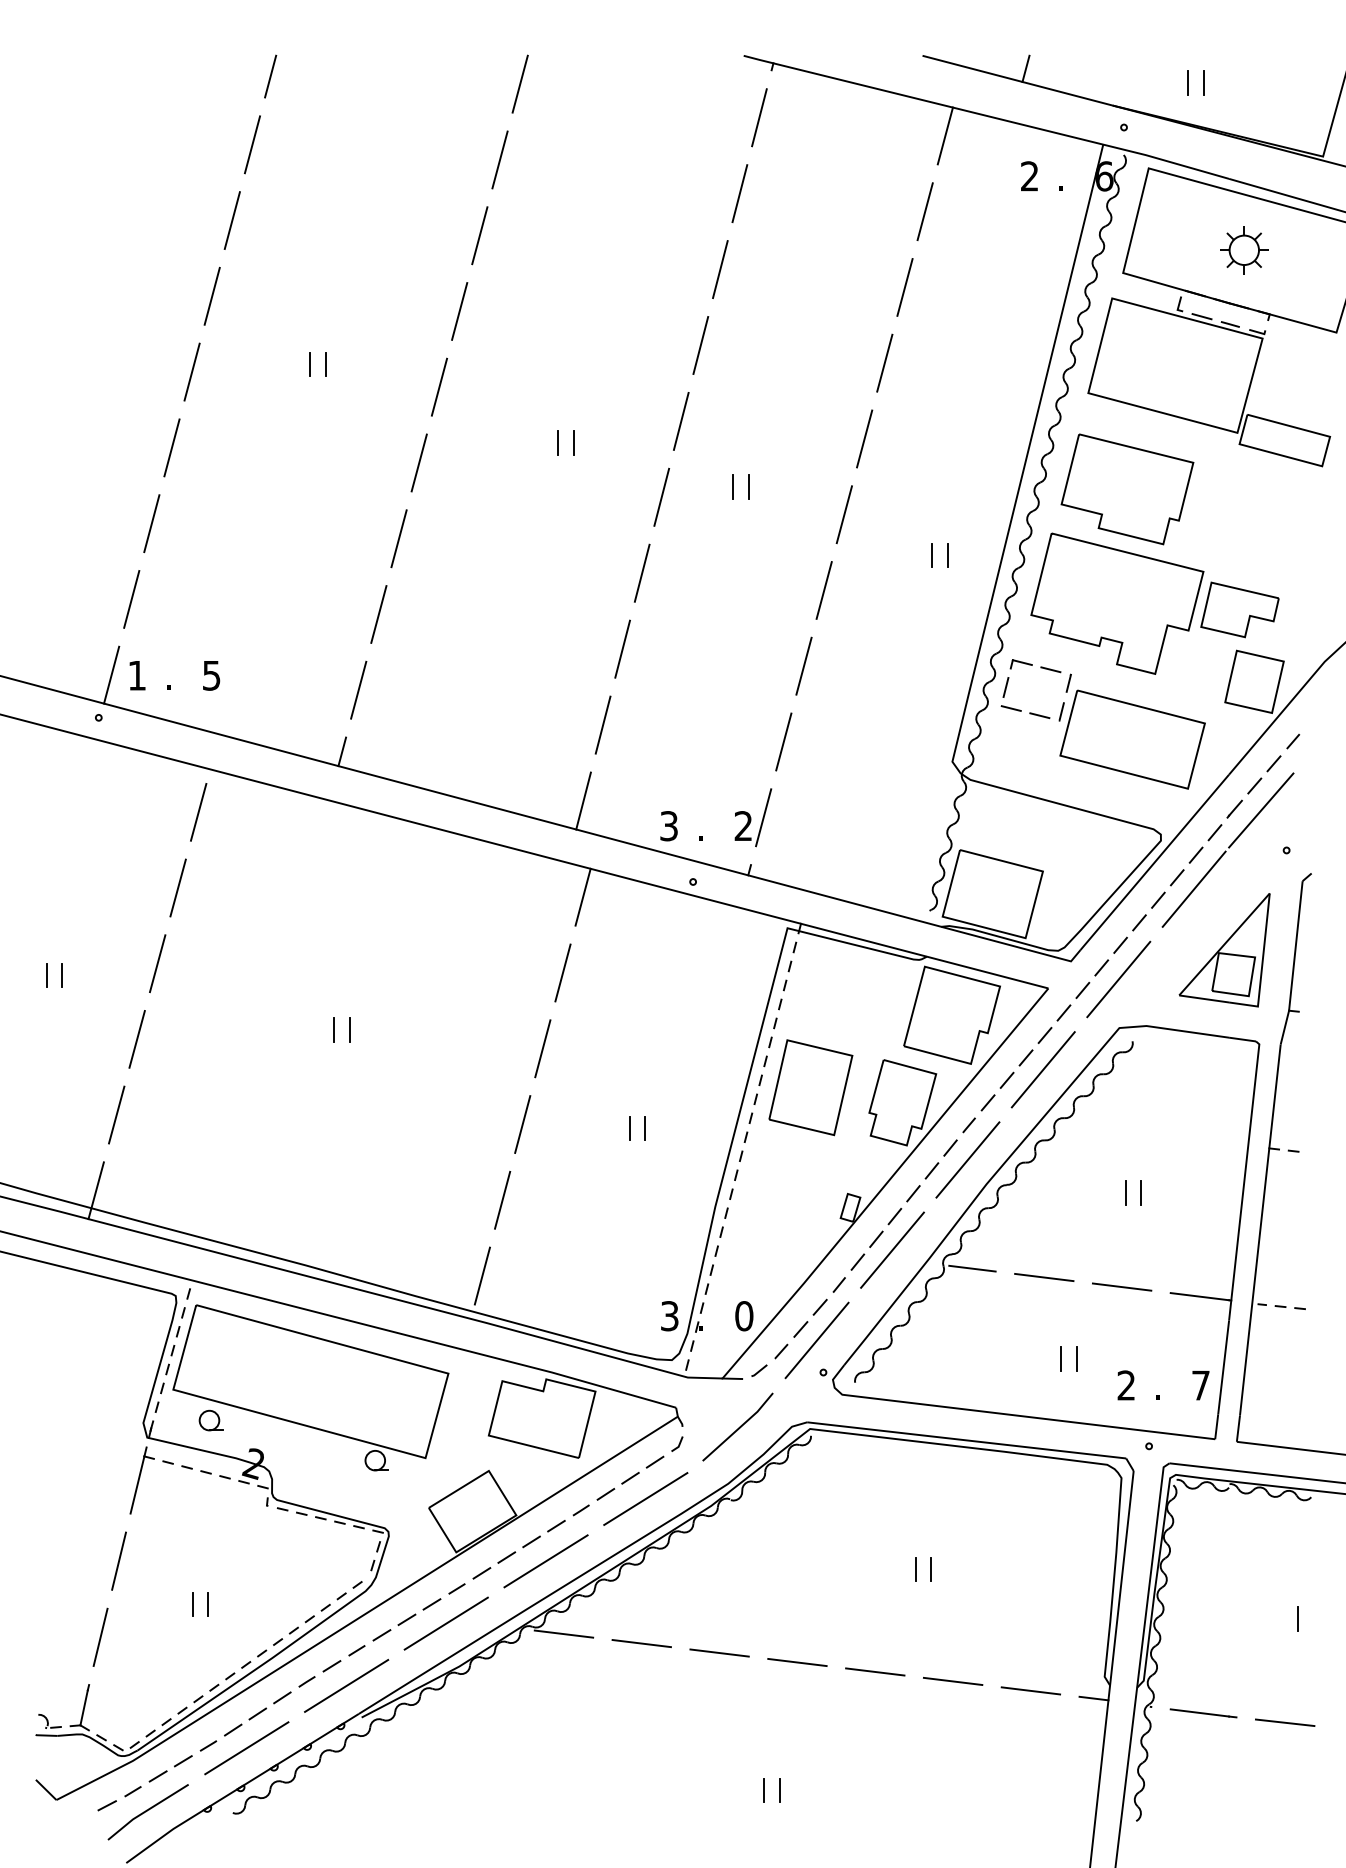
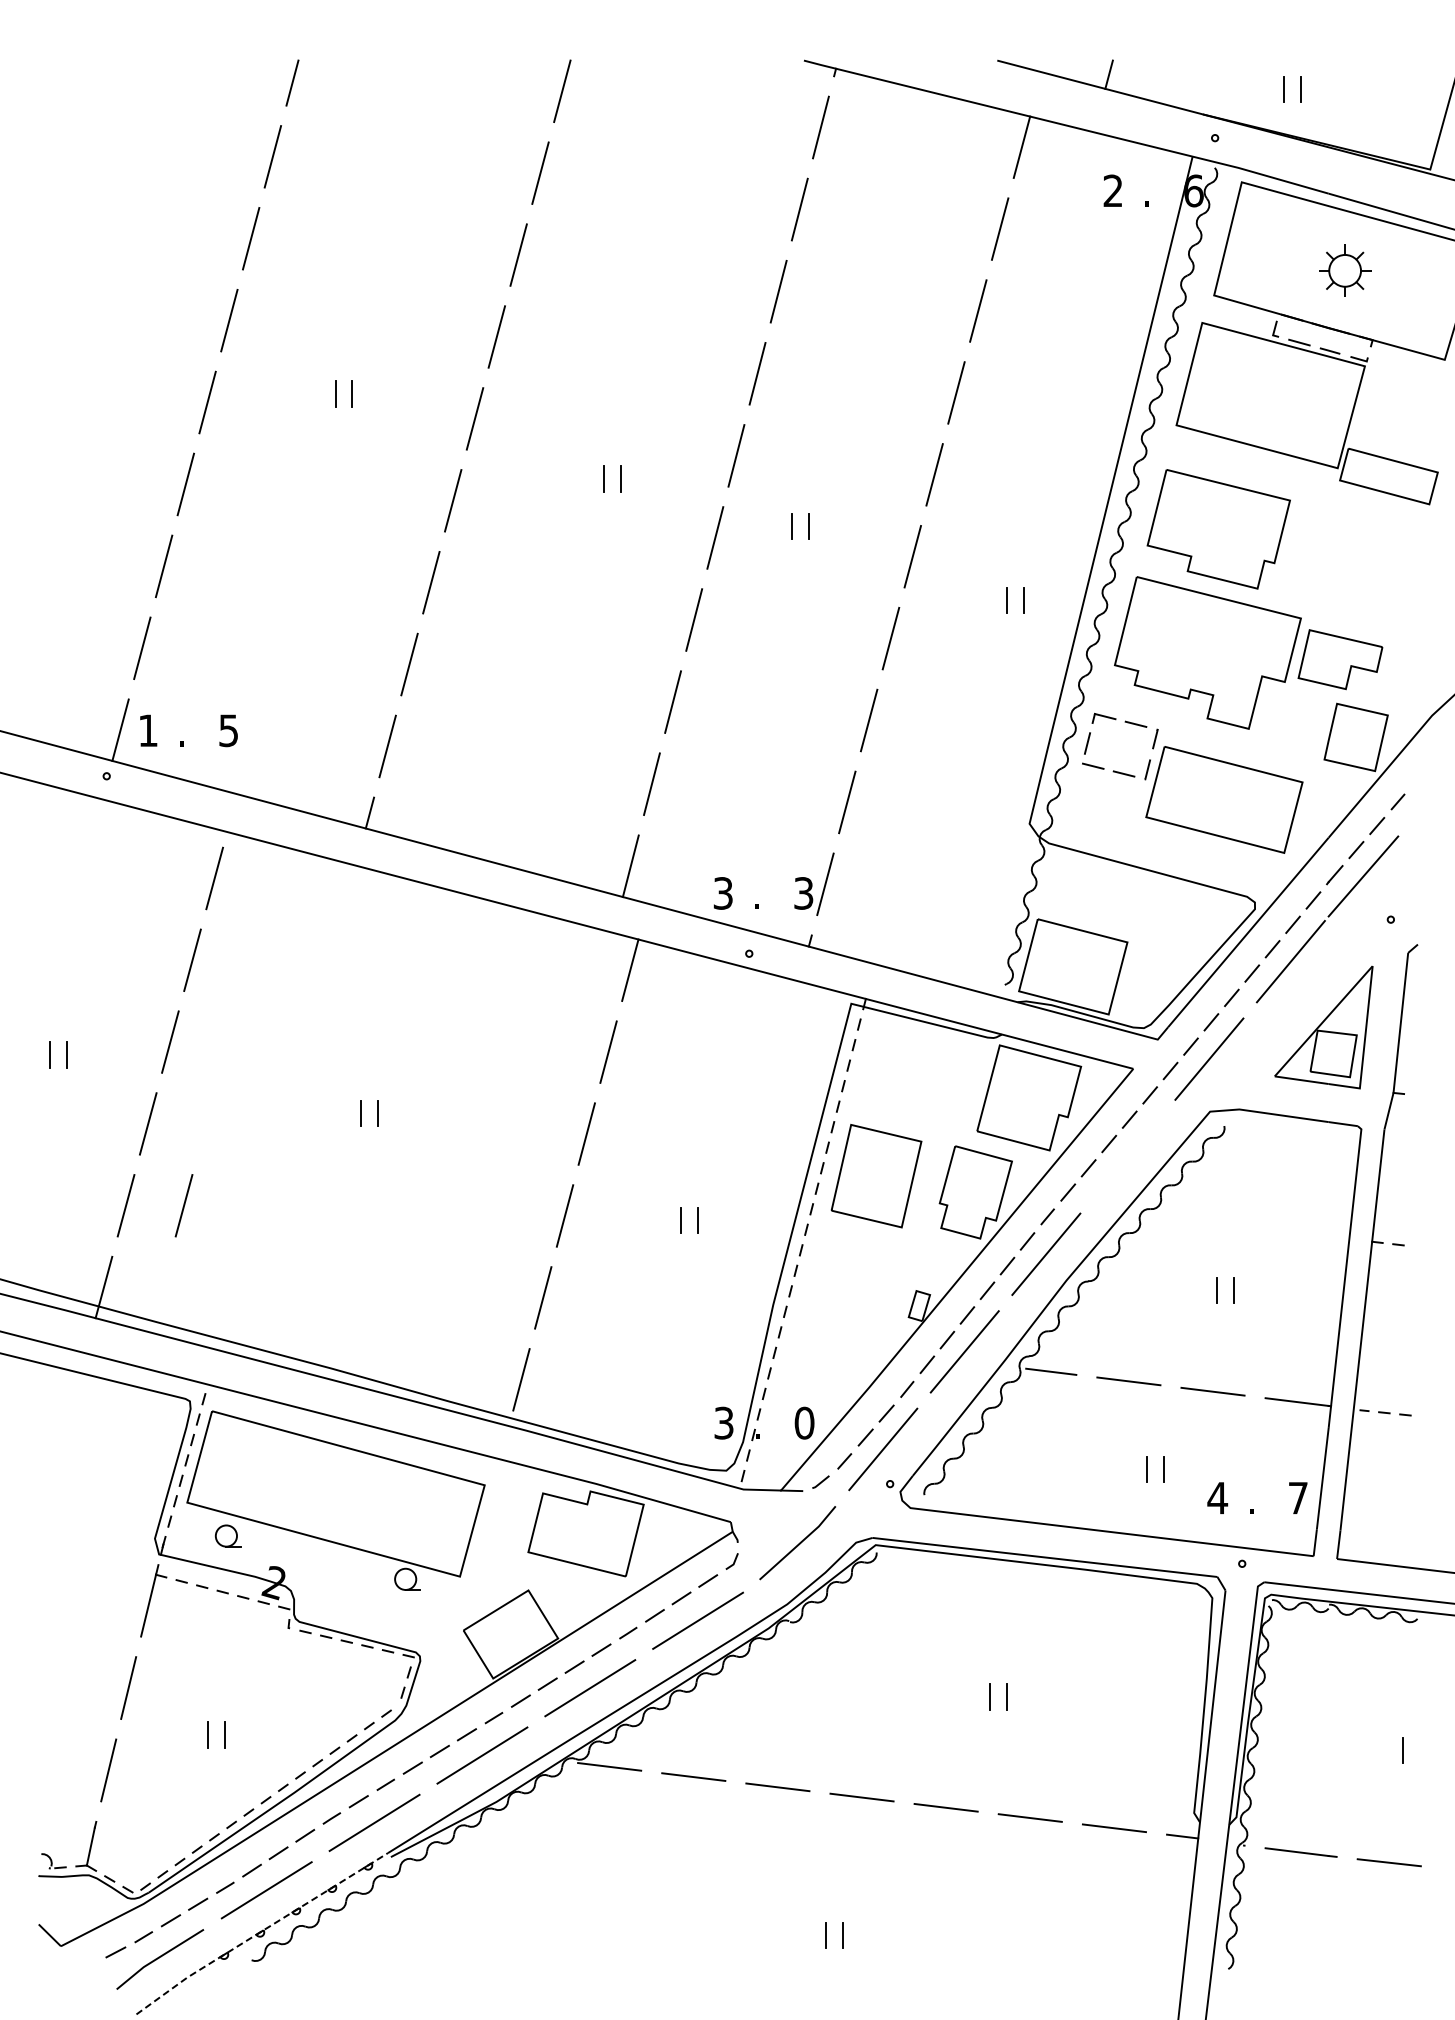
text: (743, 826) -> (803, 893), 2 -> 3
line: (1043, 1069) -> (1127, 1156), removed
line: (169, 1114) -> (183, 1205), added
text: (1126, 1384) -> (1217, 1497), 2 -> 4
line: (241, 1787) -> (260, 1932), solid -> dashed

